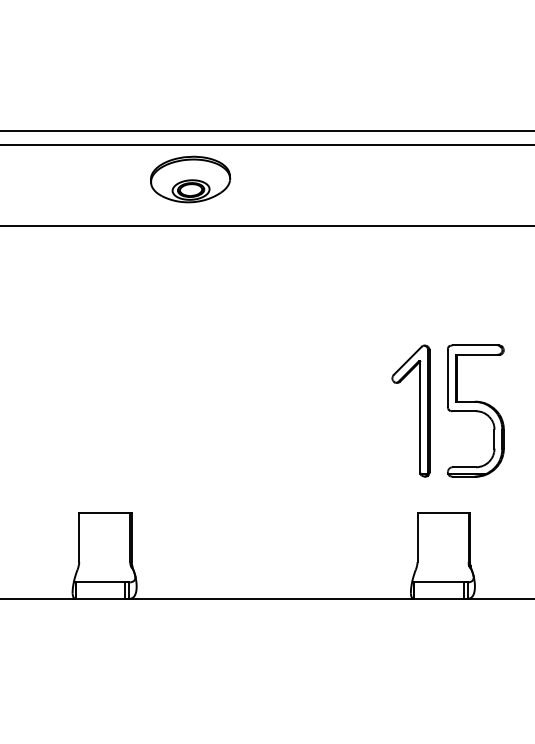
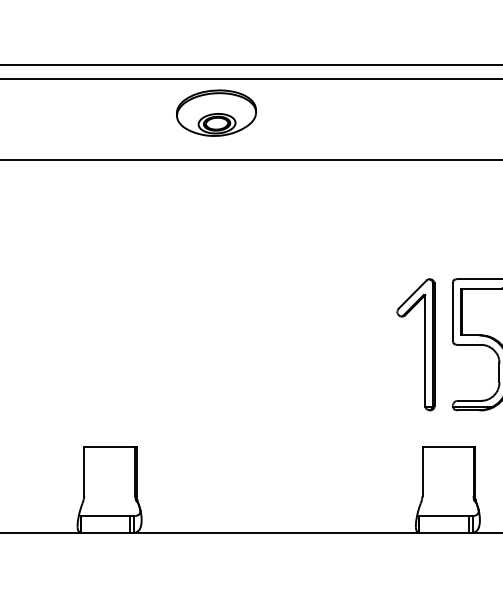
part: (190, 179) -> (216, 113), moved

